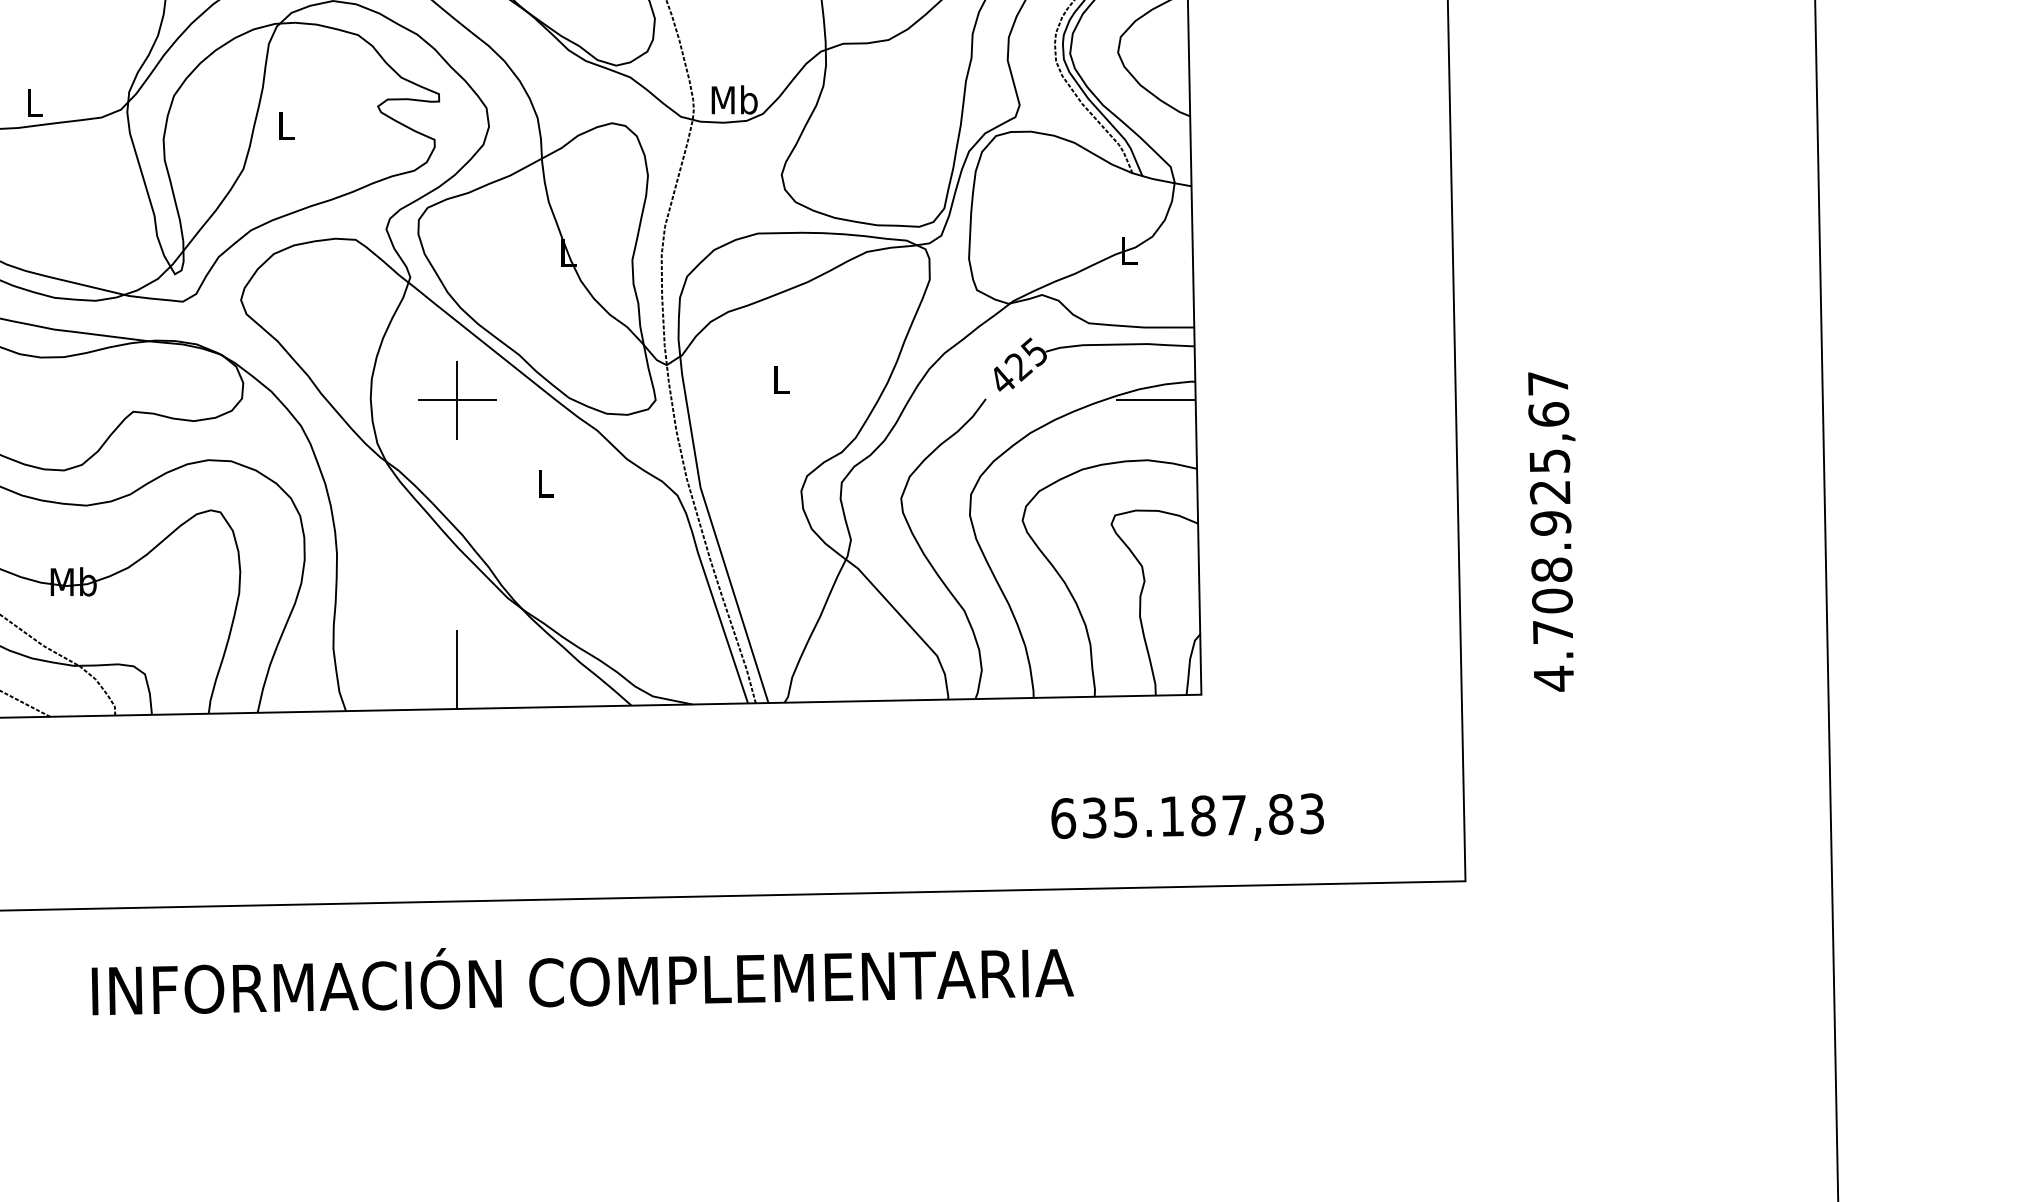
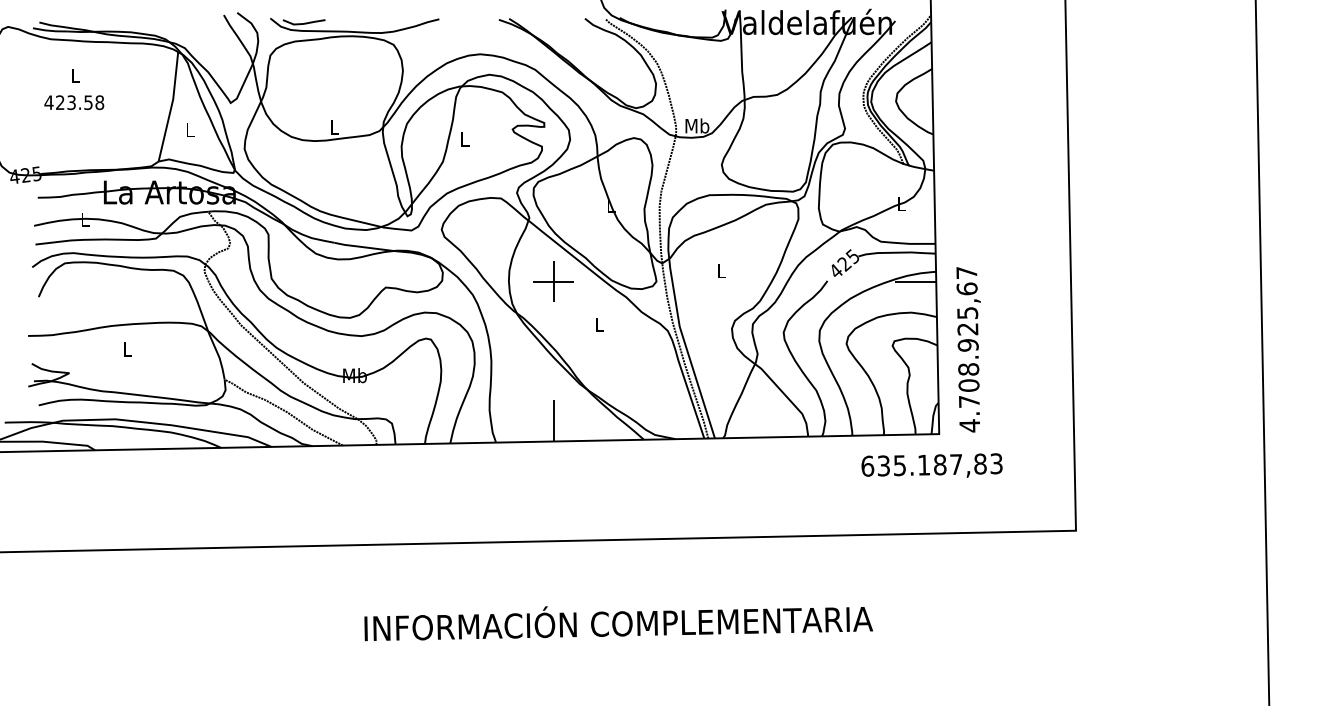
text: (1551, 531) -> (968, 349), moved
text: (1186, 817) -> (931, 465), moved
text: (582, 981) -> (618, 623), moved

